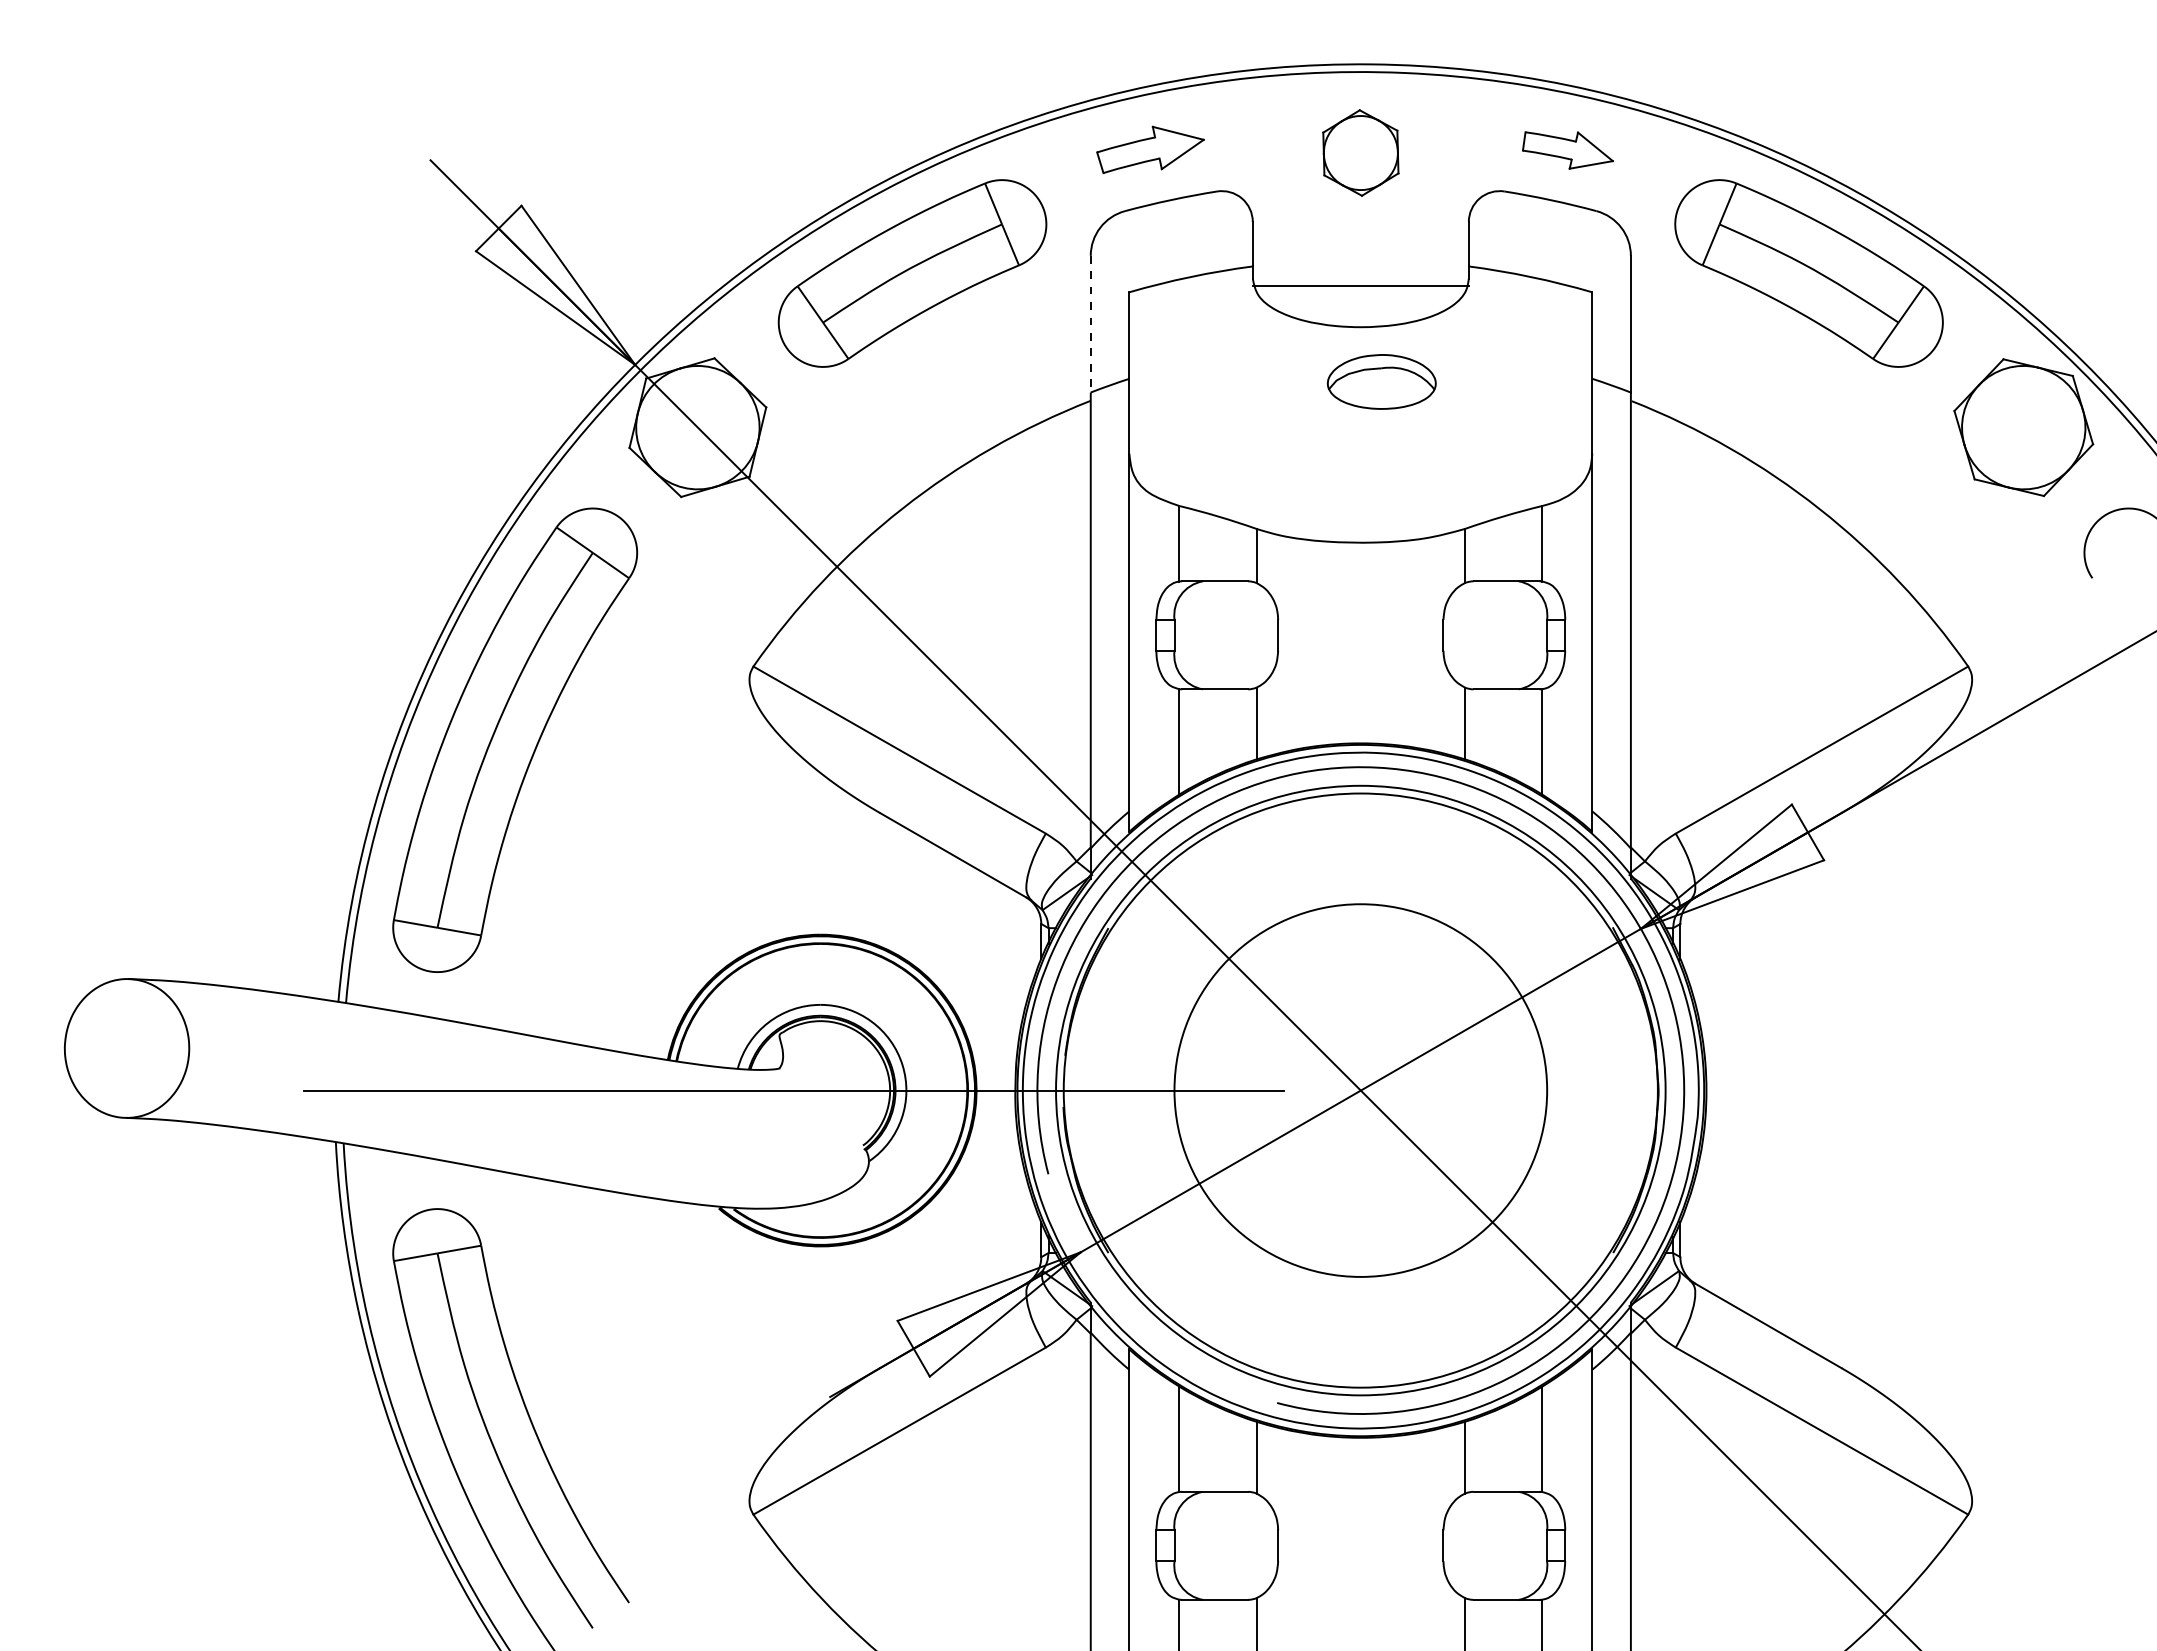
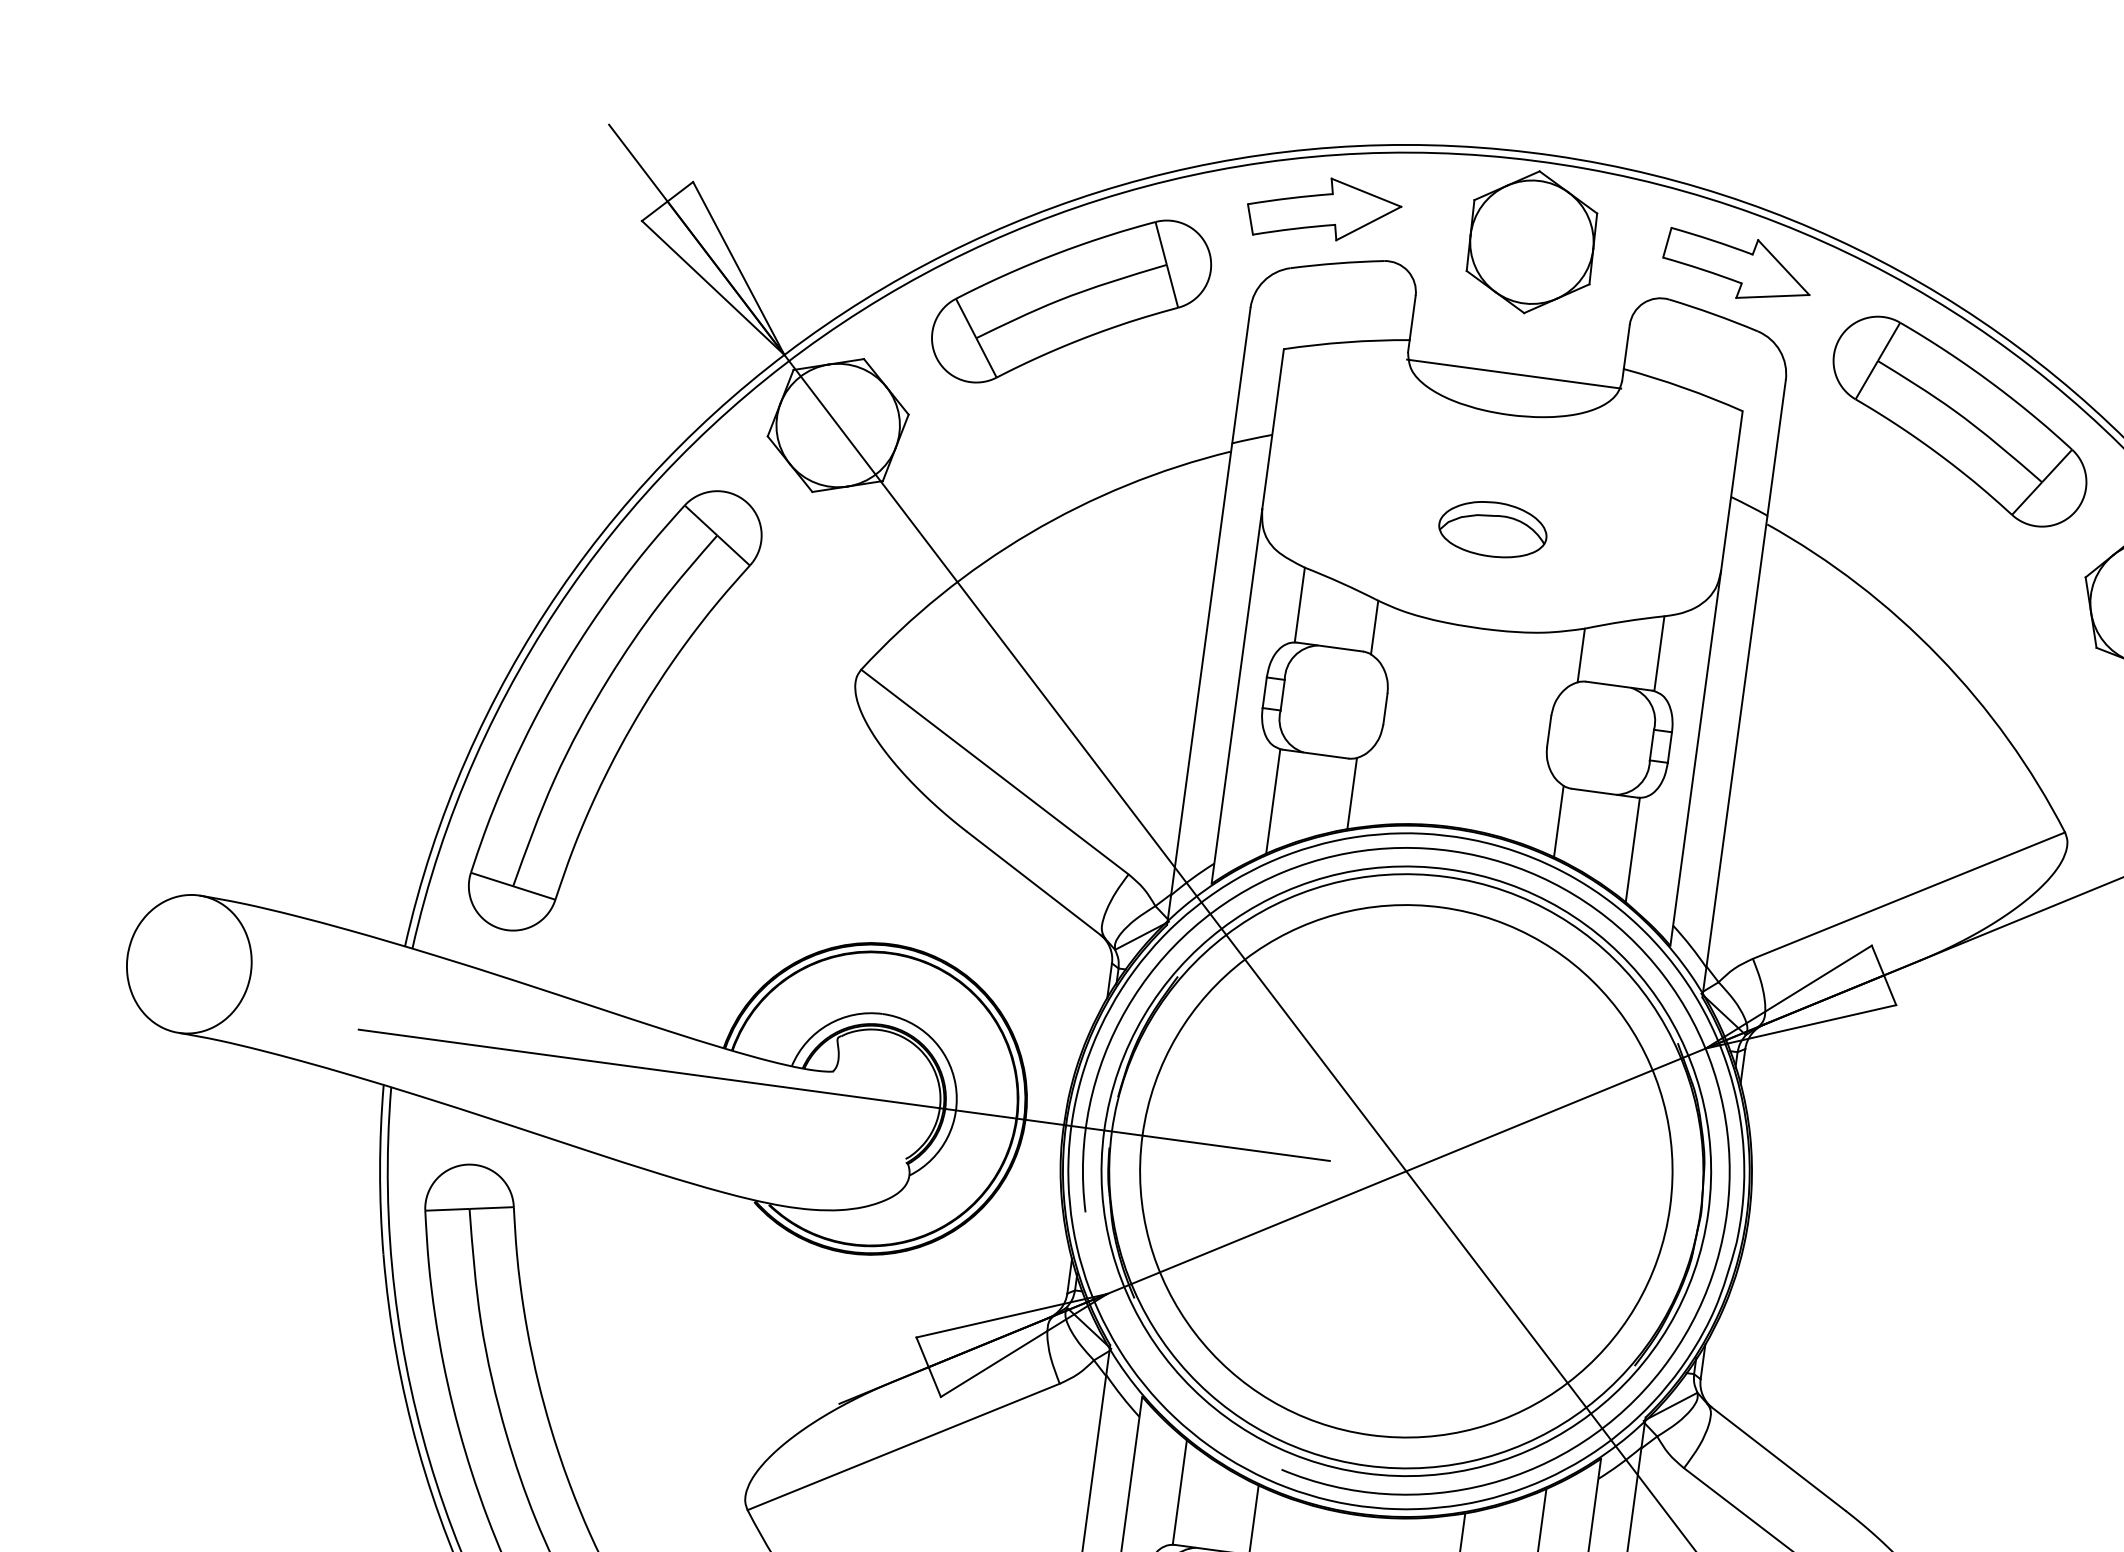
part: (1150, 149) -> (1323, 210), size x1.43
part: (1567, 150) -> (1737, 267), size x1.67
part: (1360, 152) -> (1531, 241), size x1.67
line: (1090, 324) -> (1241, 375), dashed -> solid
part: (1381, 381) -> (1492, 529), moved
circle: (1360, 1090) -> (1406, 1171), size x1.43

